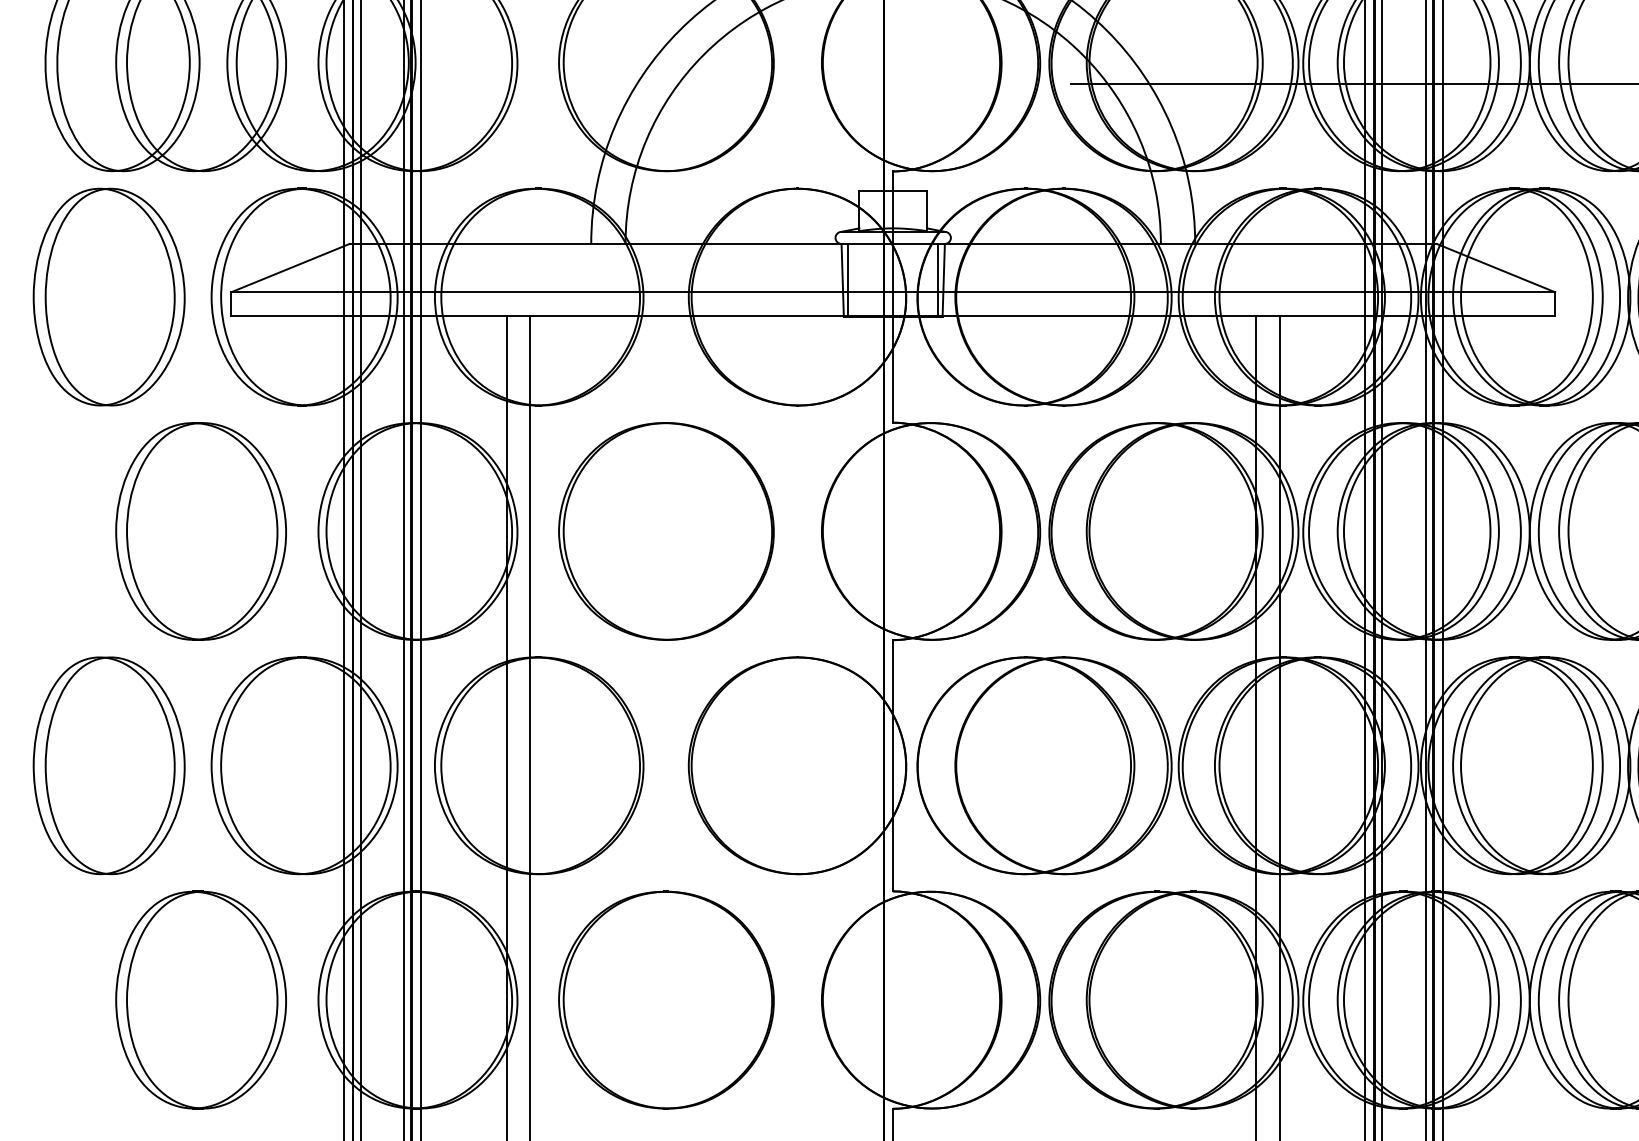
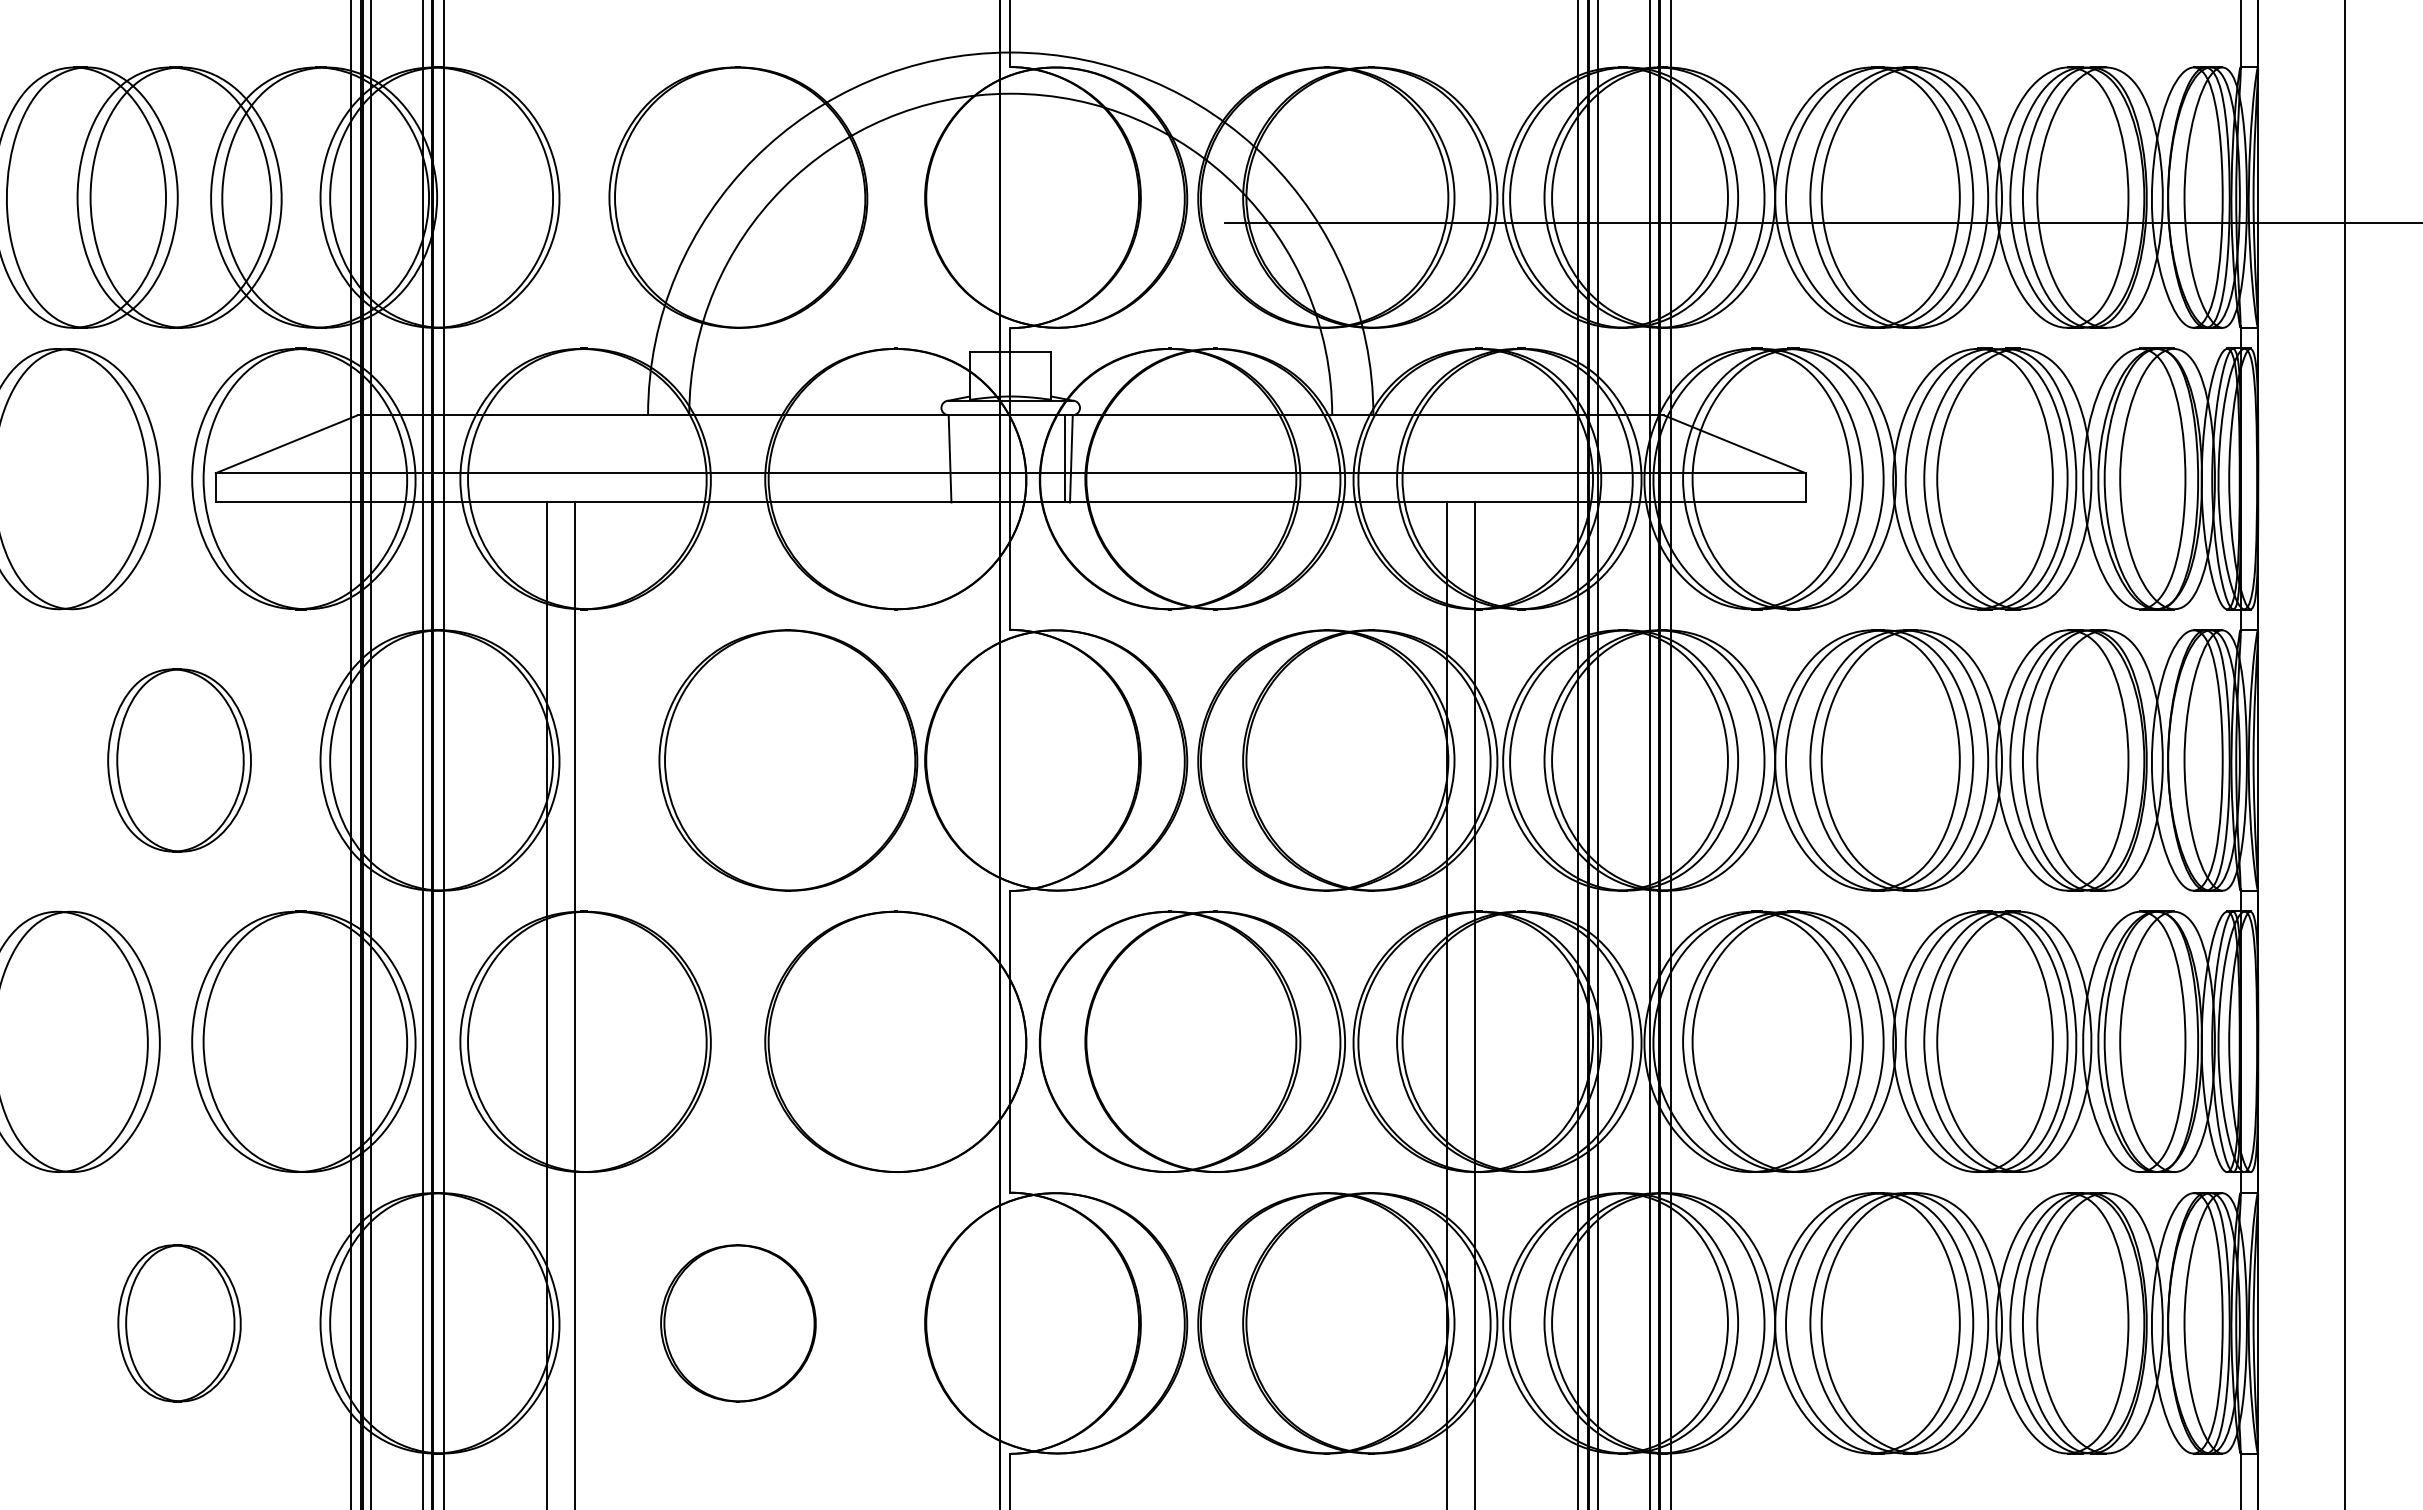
line: (848, 279) -> (956, 458), removed
part: (201, 531) -> (179, 760), size x0.7
part: (666, 531) -> (788, 760), moved
part: (201, 1000) -> (179, 1323), size x0.6
part: (666, 1000) -> (738, 1323), size x0.6

